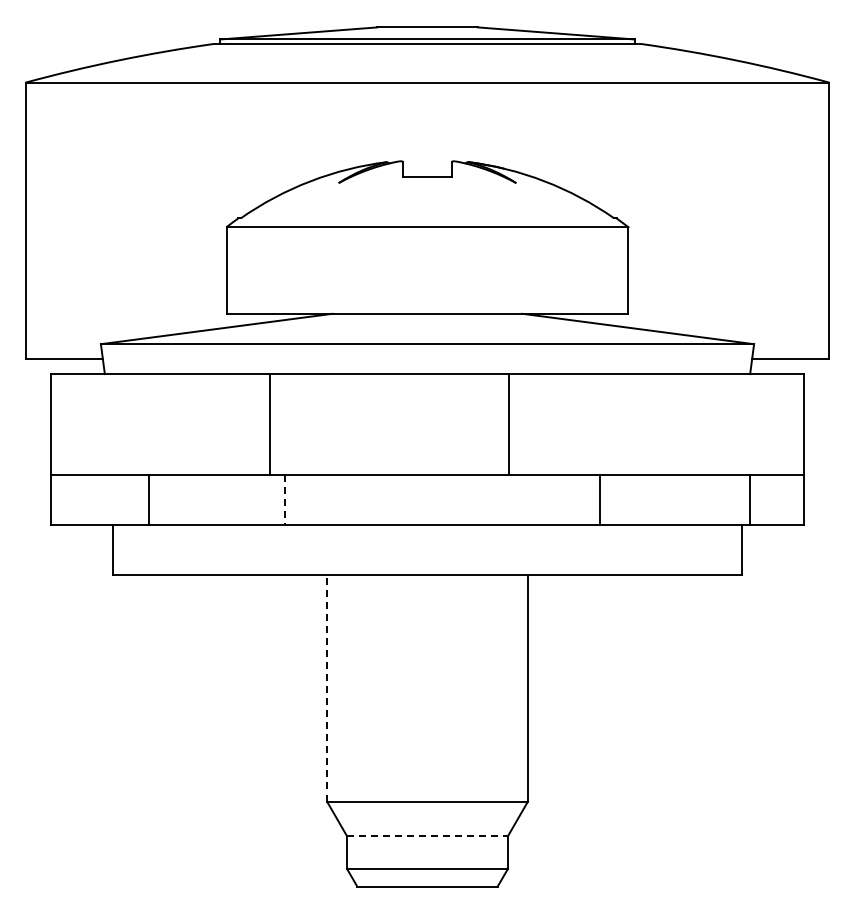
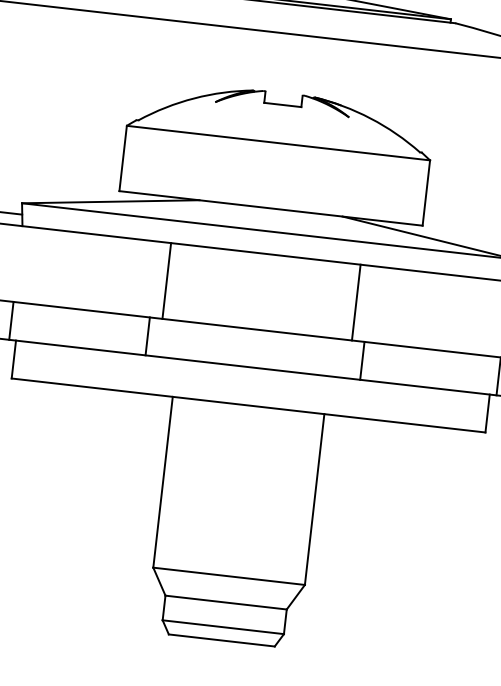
line: (269, 424) -> (166, 281), moved
line: (509, 424) -> (356, 302), moved
line: (149, 499) -> (11, 320), moved
line: (599, 499) -> (362, 360), moved
line: (285, 500) -> (147, 337), dashed -> solid
line: (327, 687) -> (163, 481), dashed -> solid
line: (428, 836) -> (226, 602), dashed -> solid

